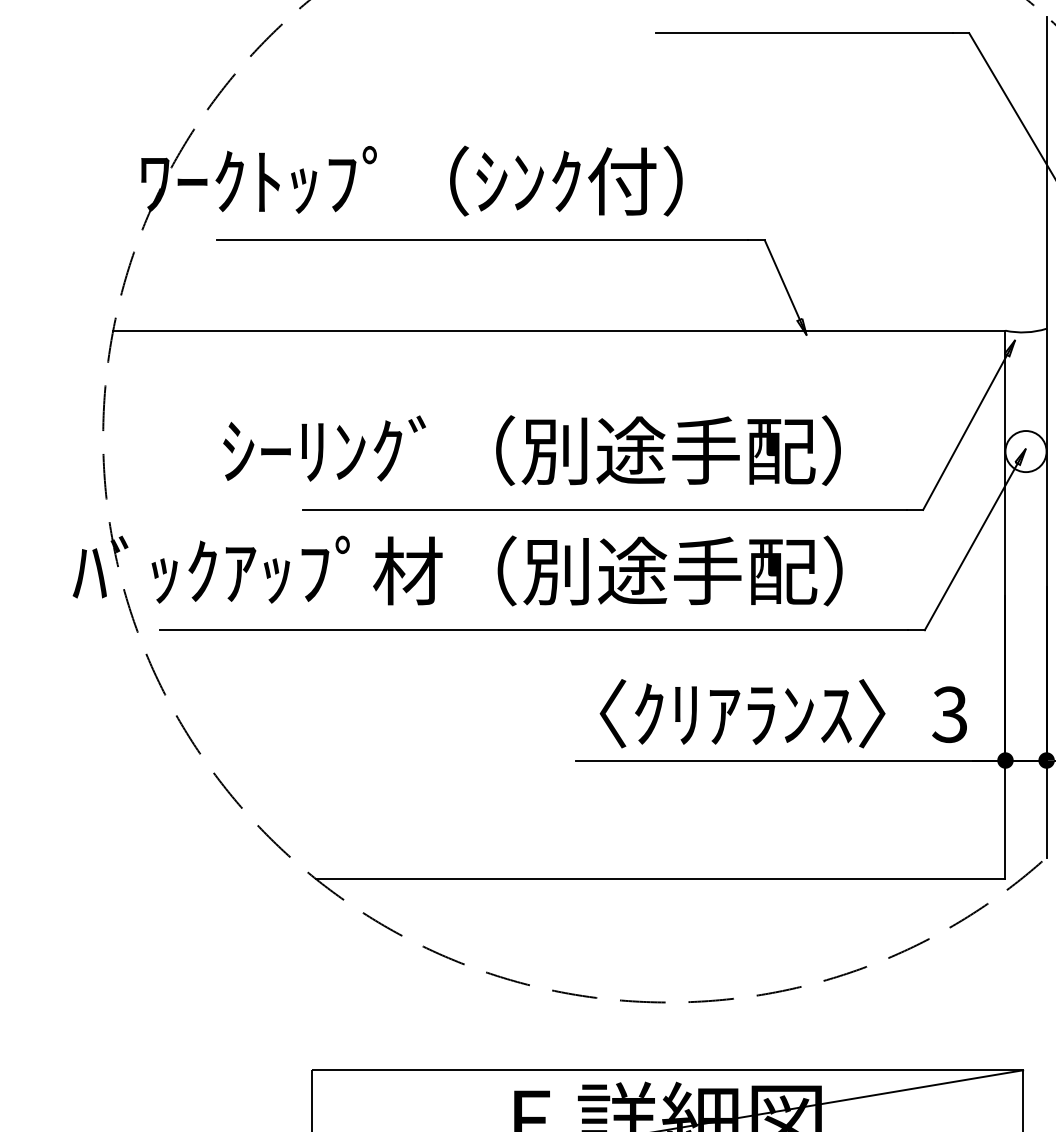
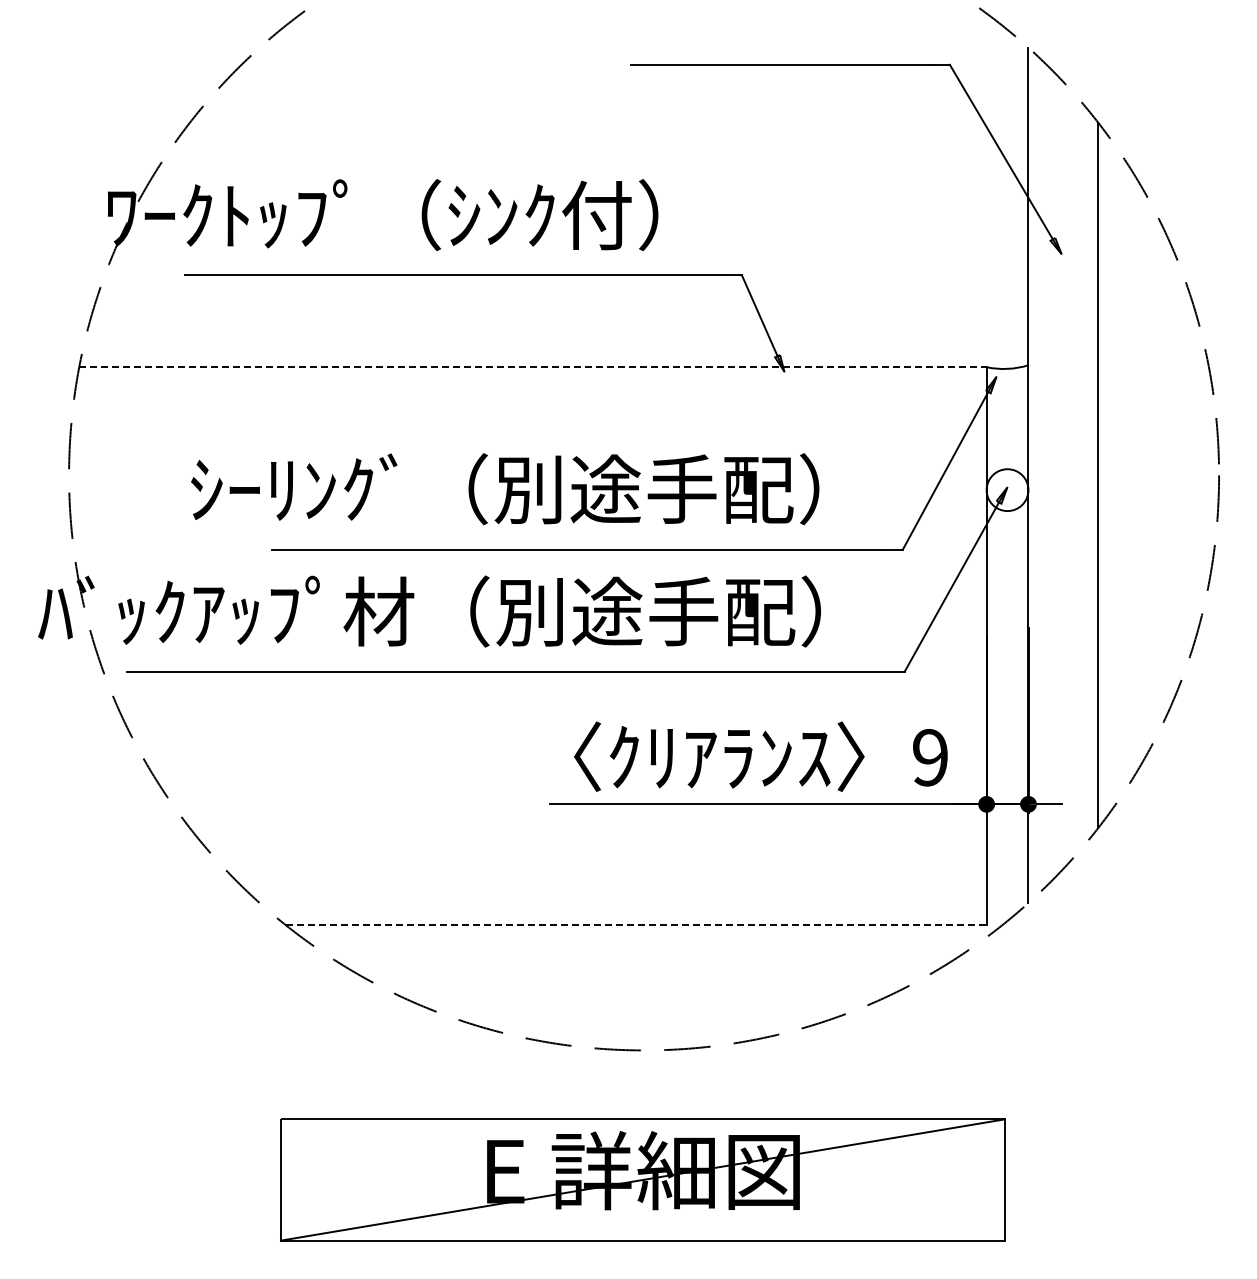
line: (559, 330) -> (533, 367), solid -> dashed
text: (949, 714) -> (929, 757), 3 -> 9
line: (661, 879) -> (636, 925), solid -> dashed

